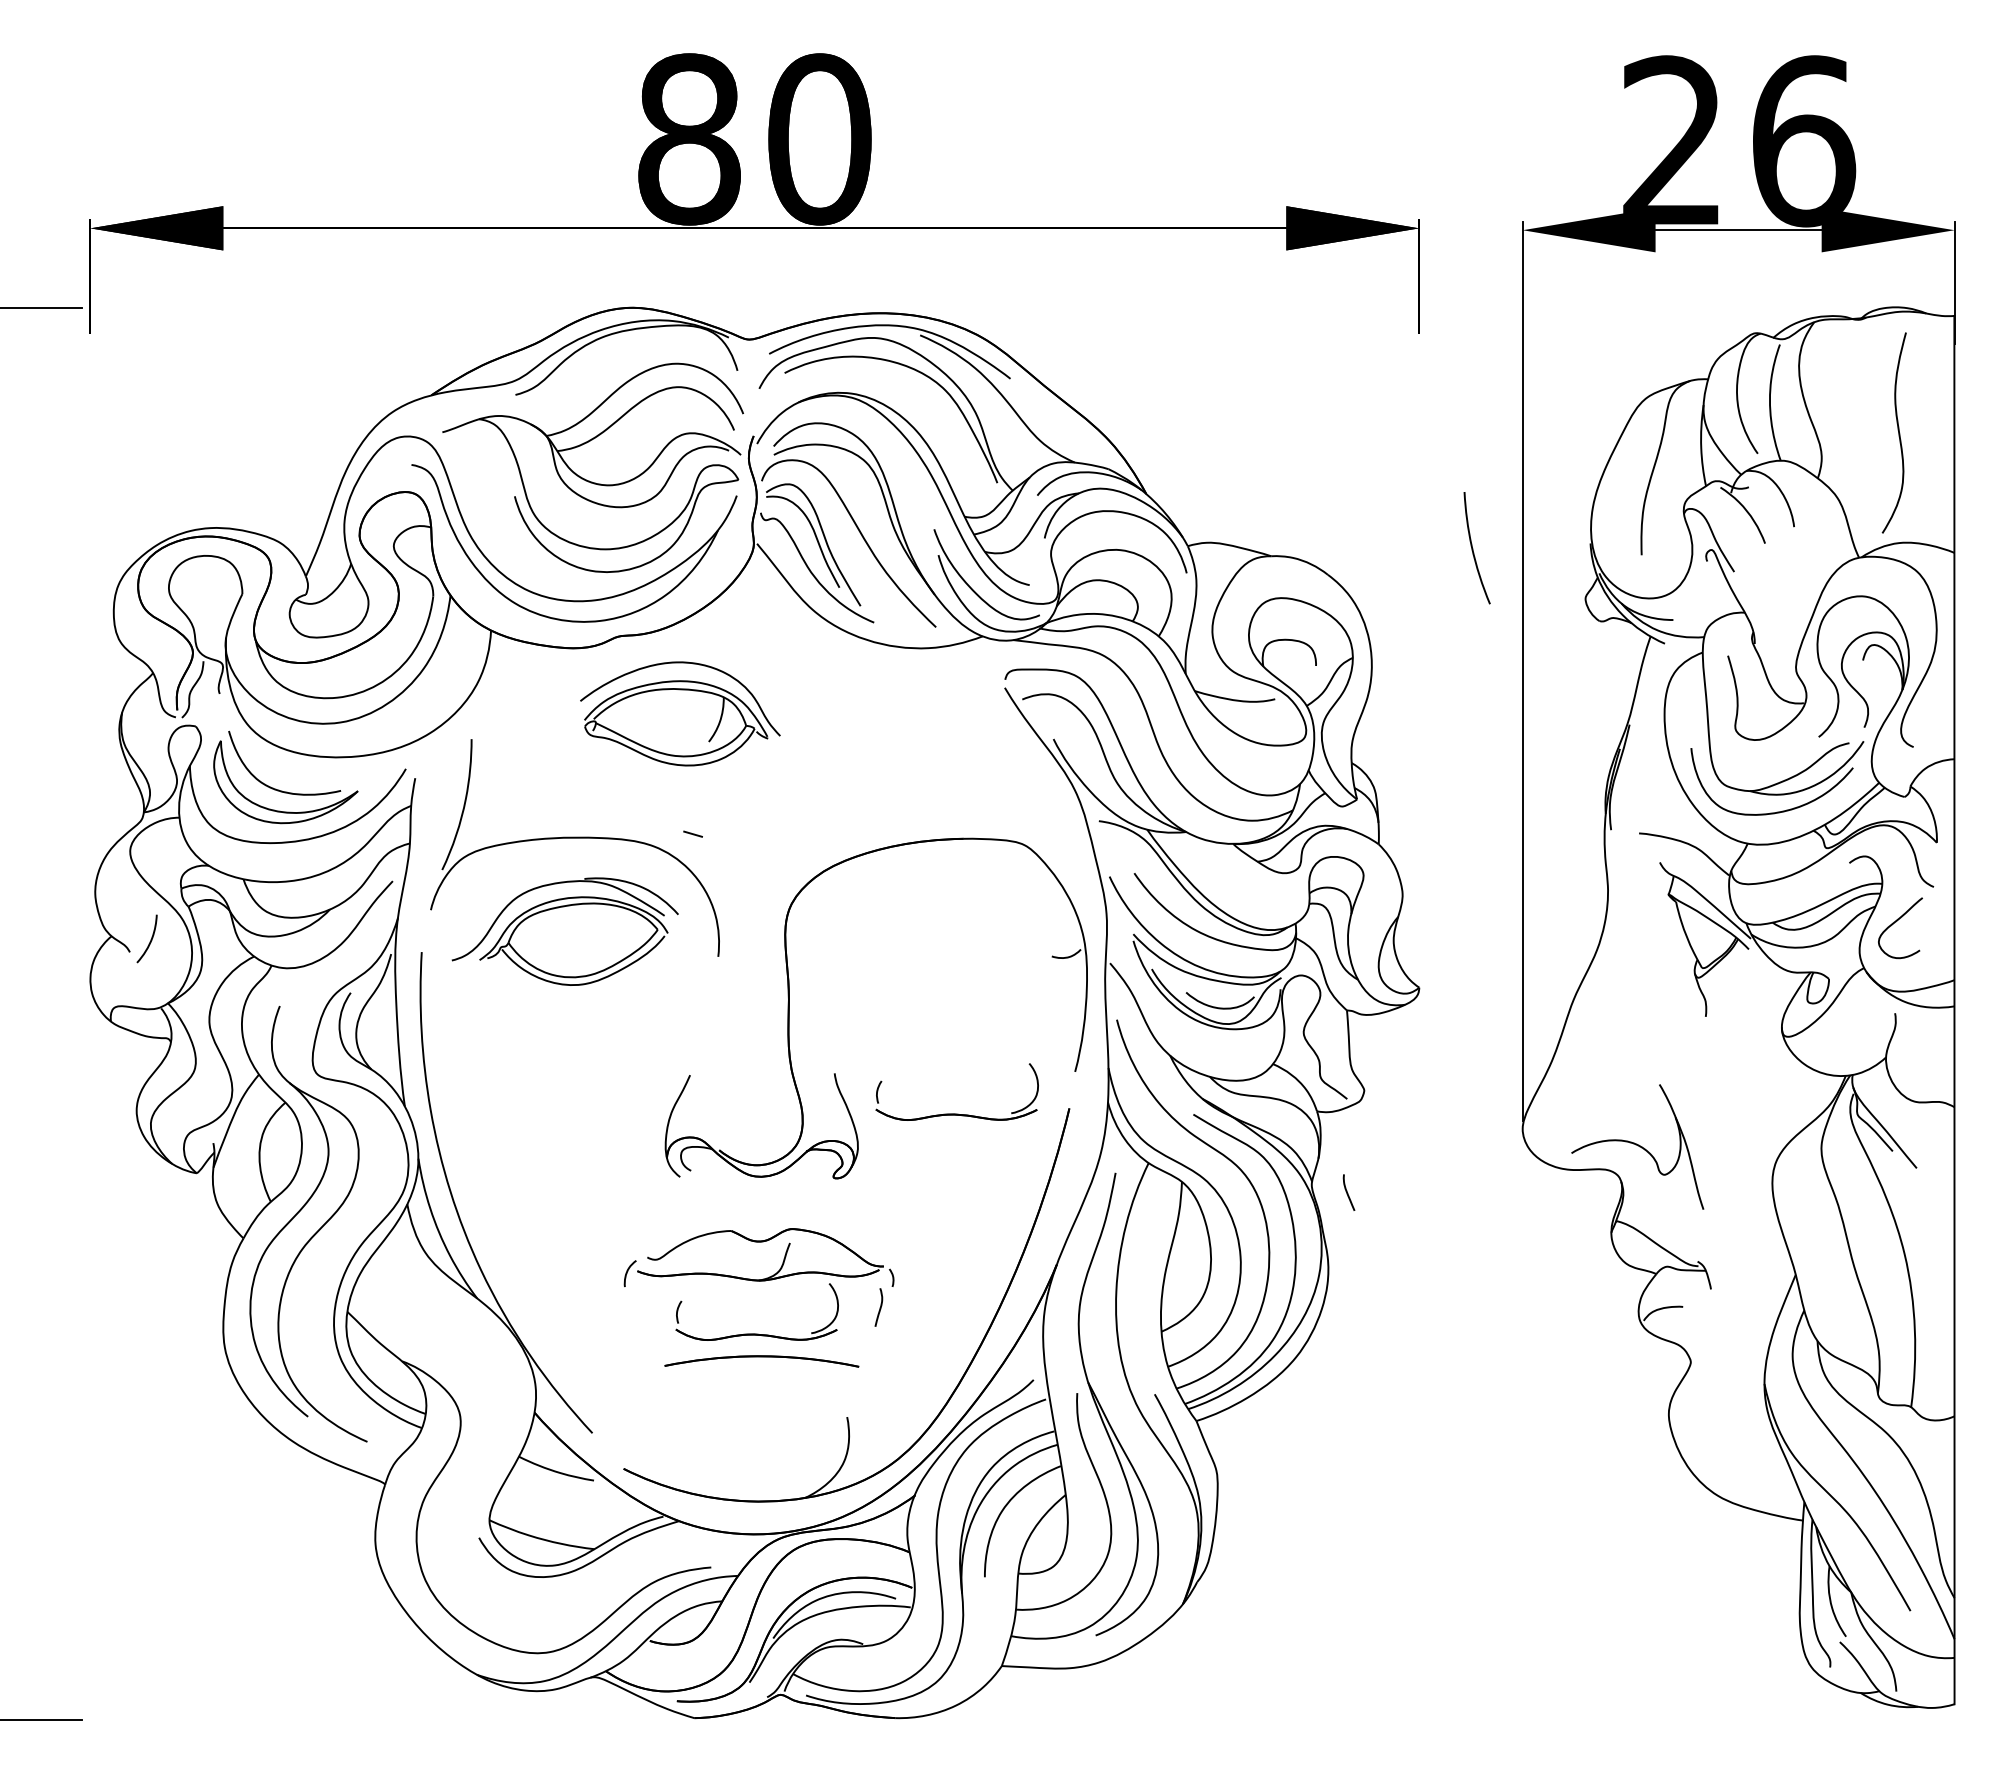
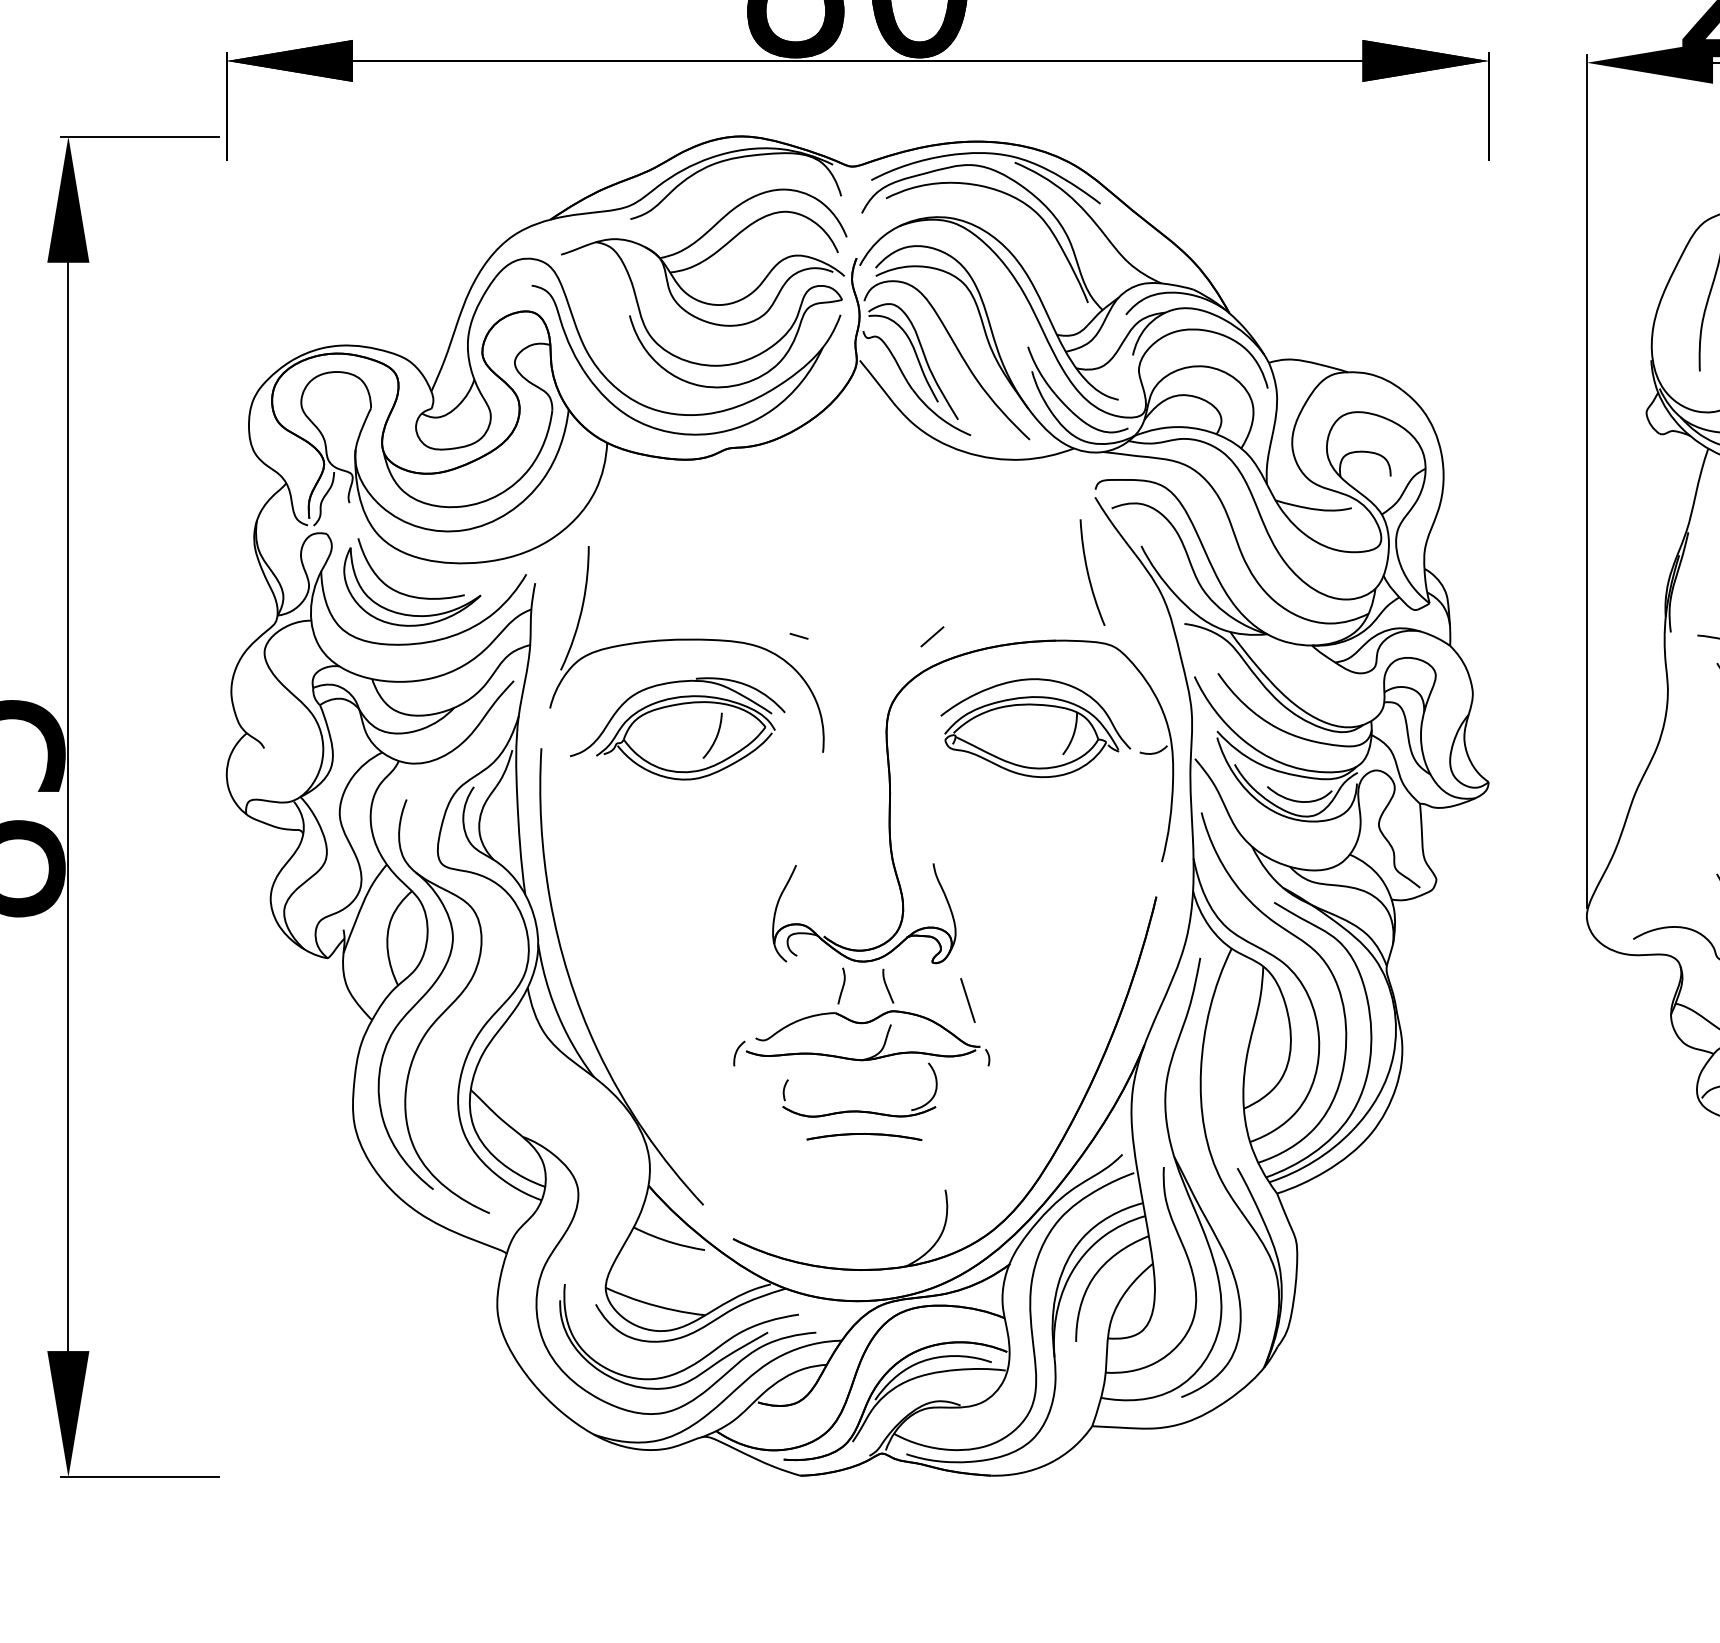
curve: (1473, 548) -> (1089, 572), moved
part: (680, 713) -> (1035, 727), moved
line: (833, 834) -> (932, 636), added
curve: (150, 939) -> (715, 736), moved
part: (956, 1113) -> (1049, 901), removed
curve: (1347, 1192) -> (886, 986), moved
line: (870, 1217) -> (967, 1000), added
curve: (879, 1307) -> (842, 986), moved
part: (761, 1361) -> (864, 1137), size x0.62
part: (584, 1598) -> (695, 1362), added

